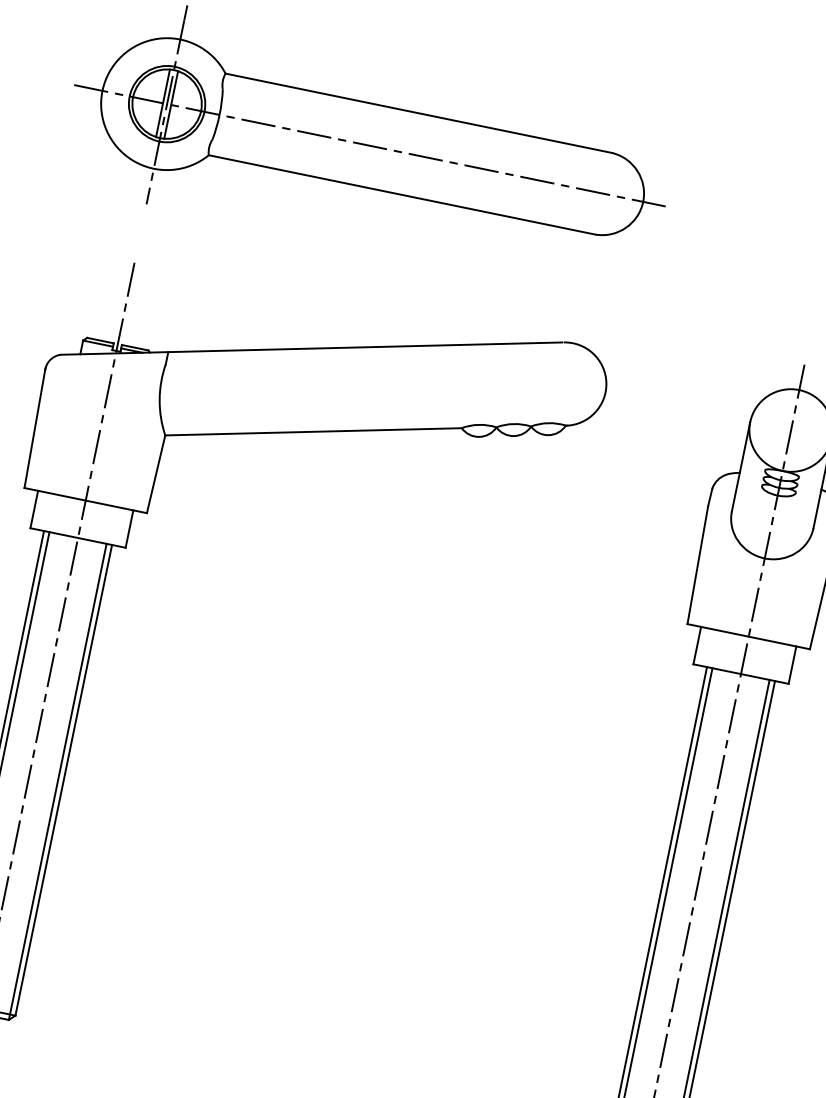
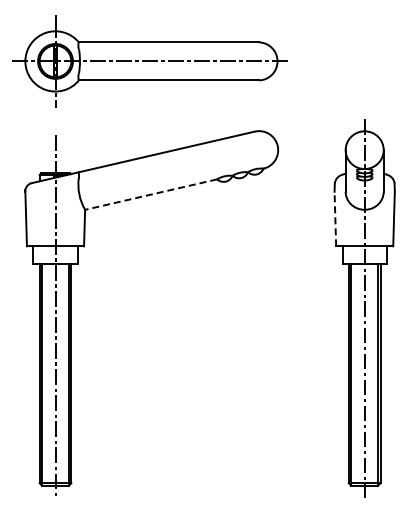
line: (314, 431) -> (151, 194), solid -> dashed
line: (698, 564) -> (335, 218), solid -> dashed

